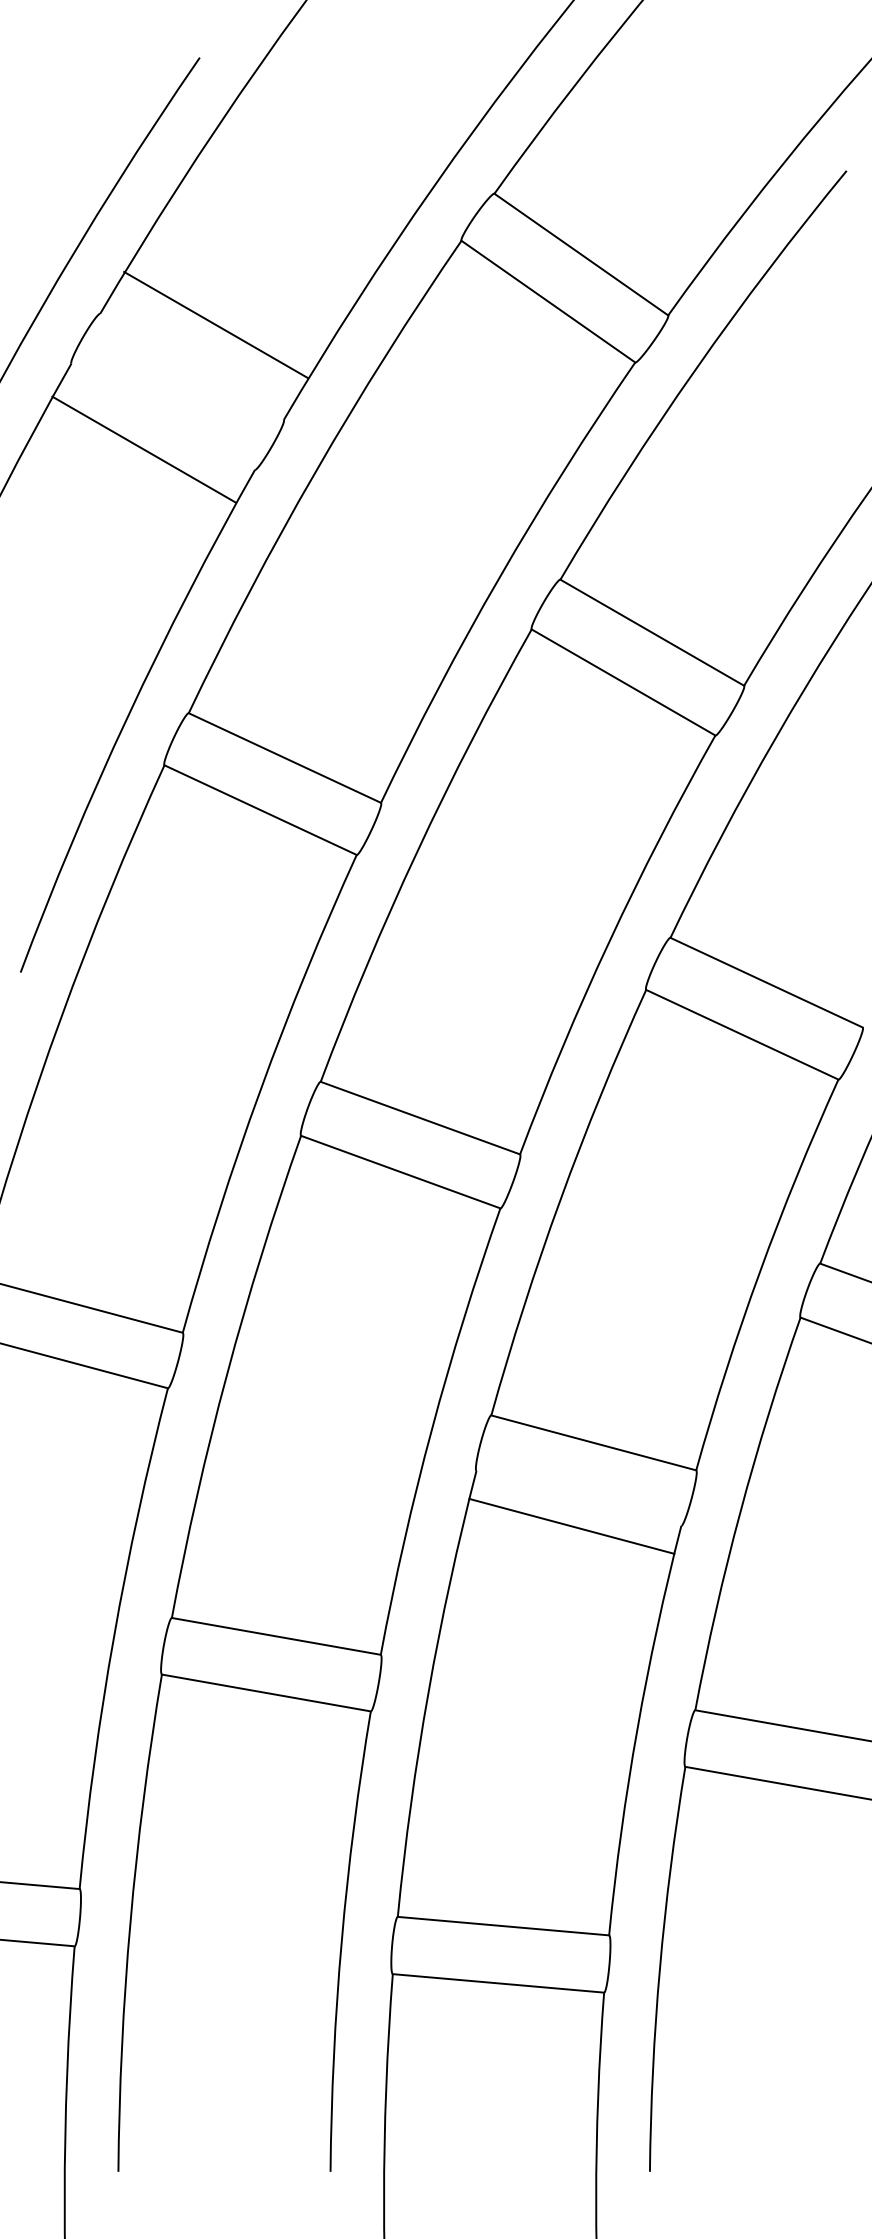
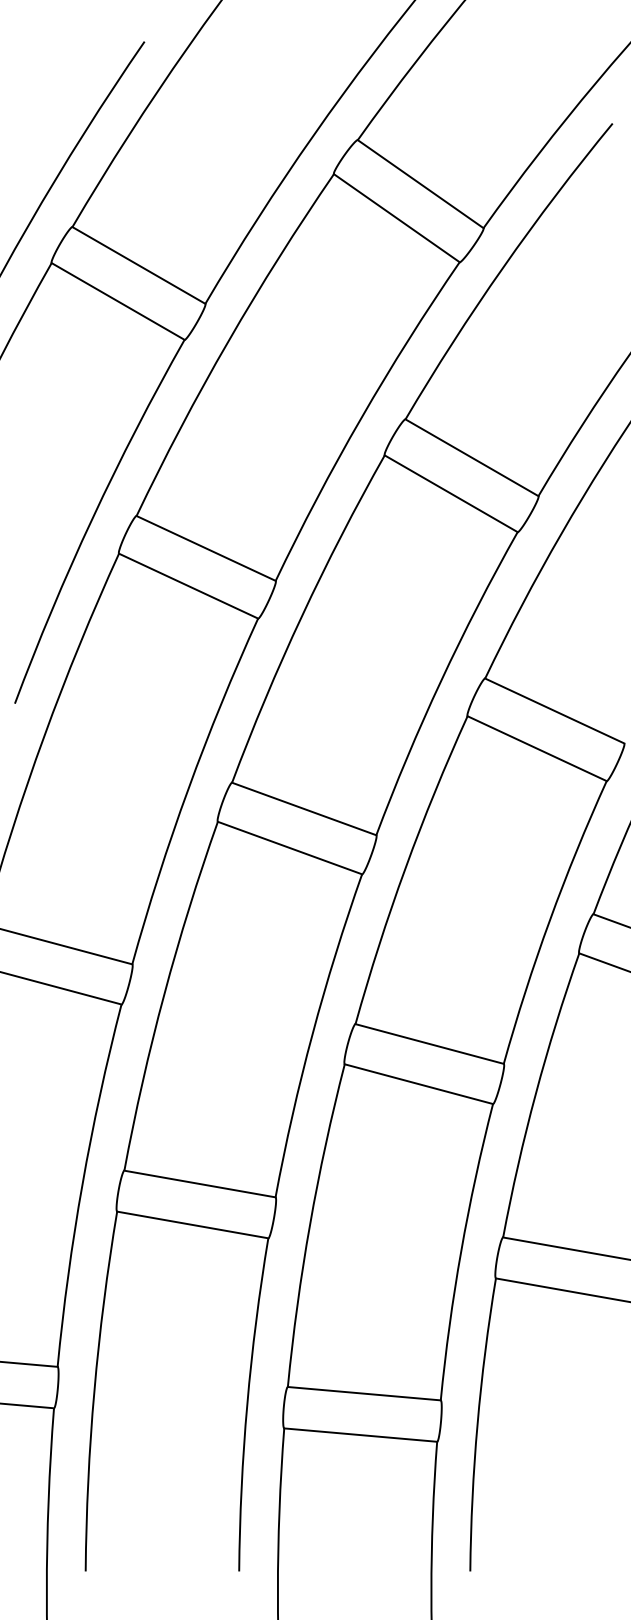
line: (215, 324) -> (138, 265), moved
line: (144, 449) -> (118, 301), moved
line: (571, 1525) -> (418, 1083), moved

